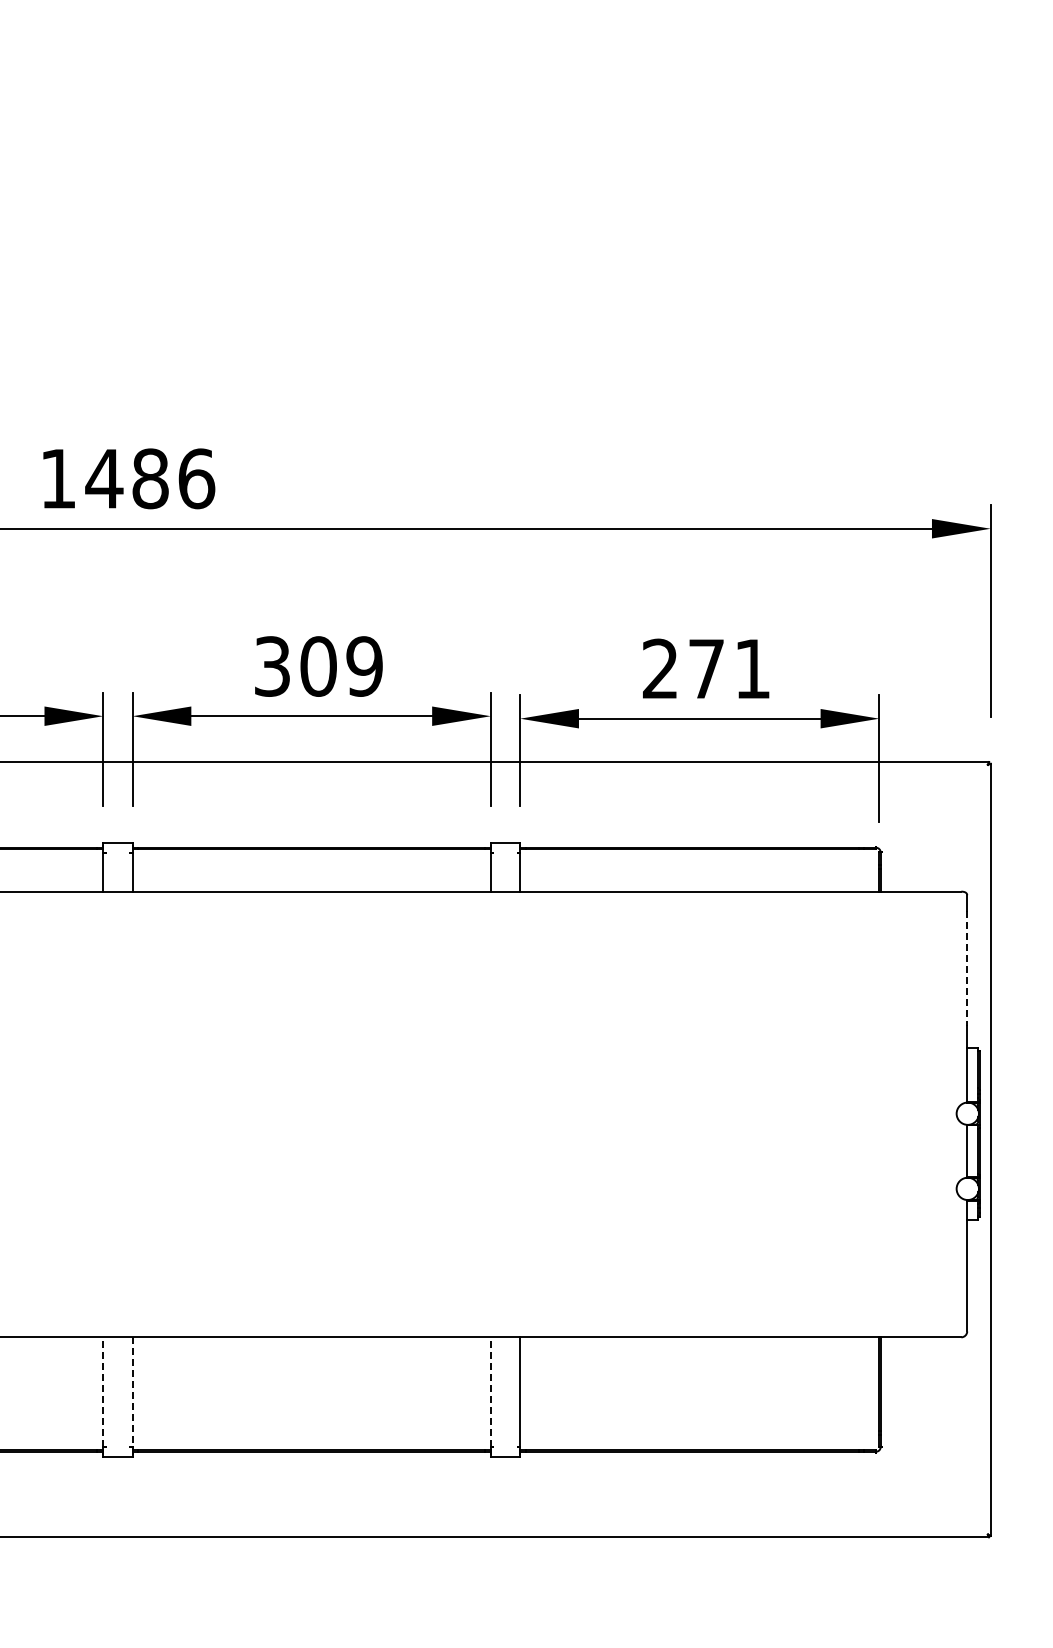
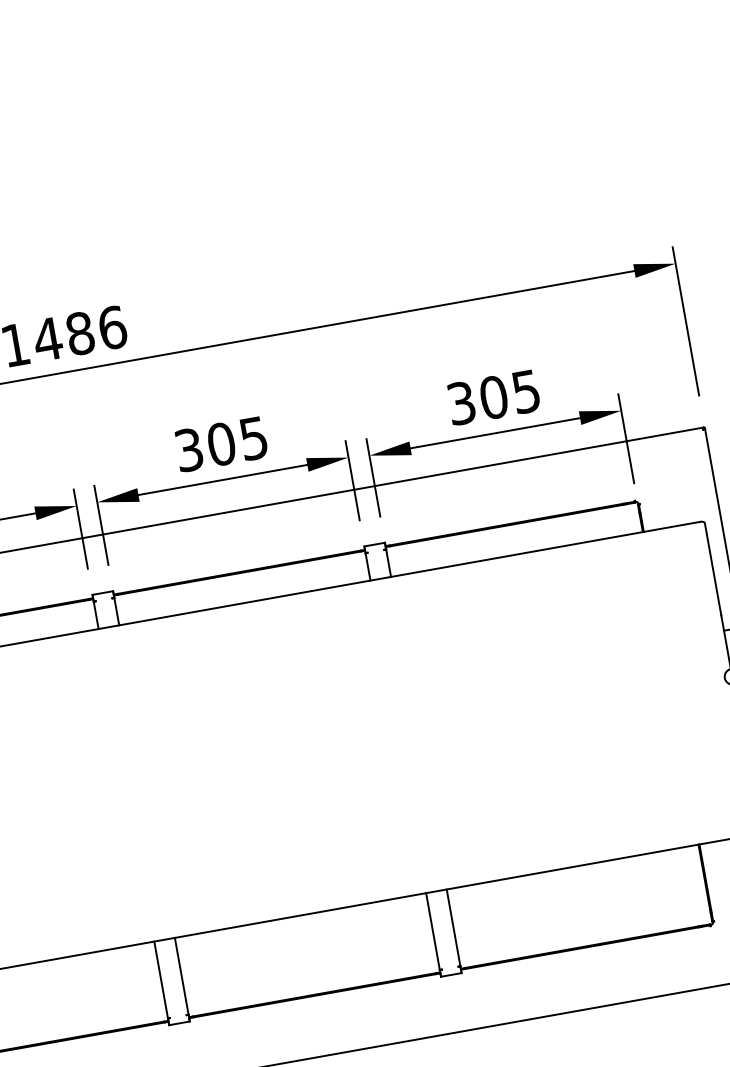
text: (364, 666) -> (253, 438), 309 -> 305
text: (706, 668) -> (493, 397), 271 -> 305
line: (967, 969) -> (714, 575), dashed -> solid
line: (103, 1392) -> (161, 980), dashed -> solid
line: (132, 1392) -> (181, 976), dashed -> solid
line: (490, 1392) -> (432, 931), dashed -> solid

